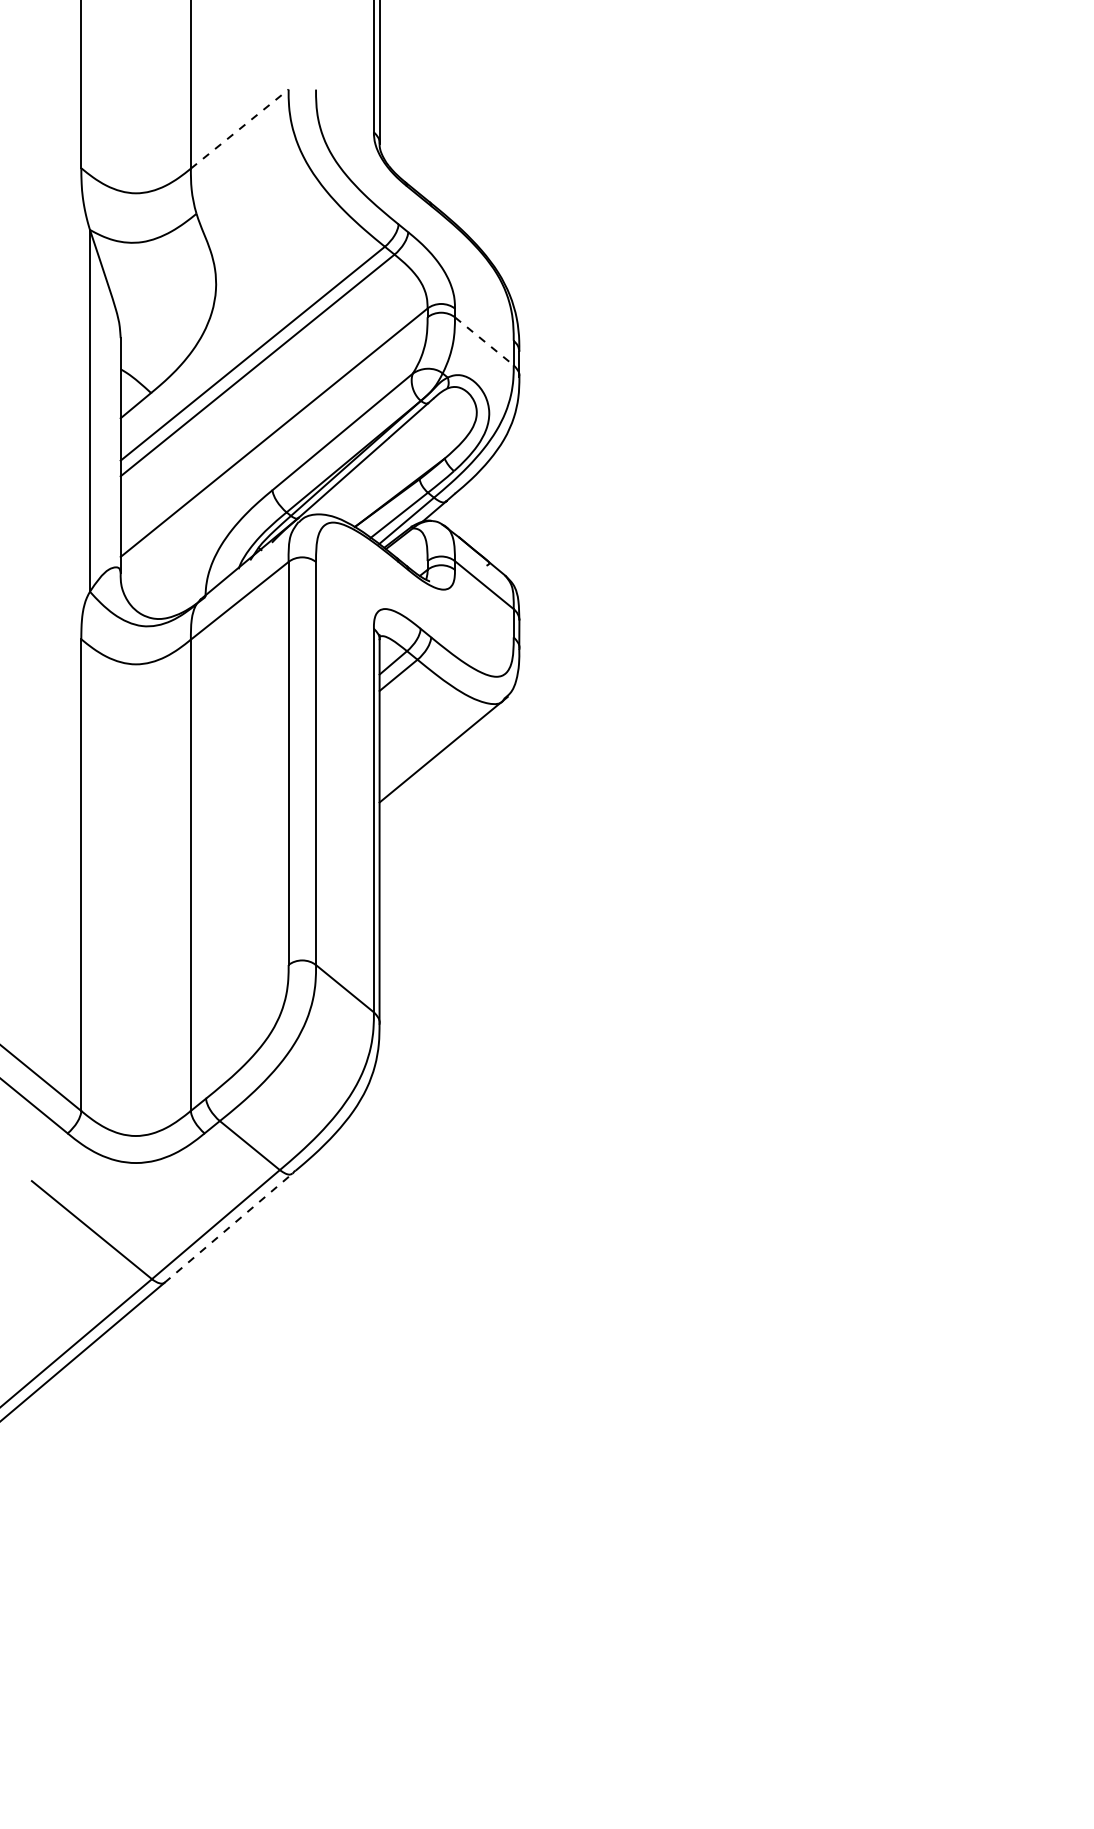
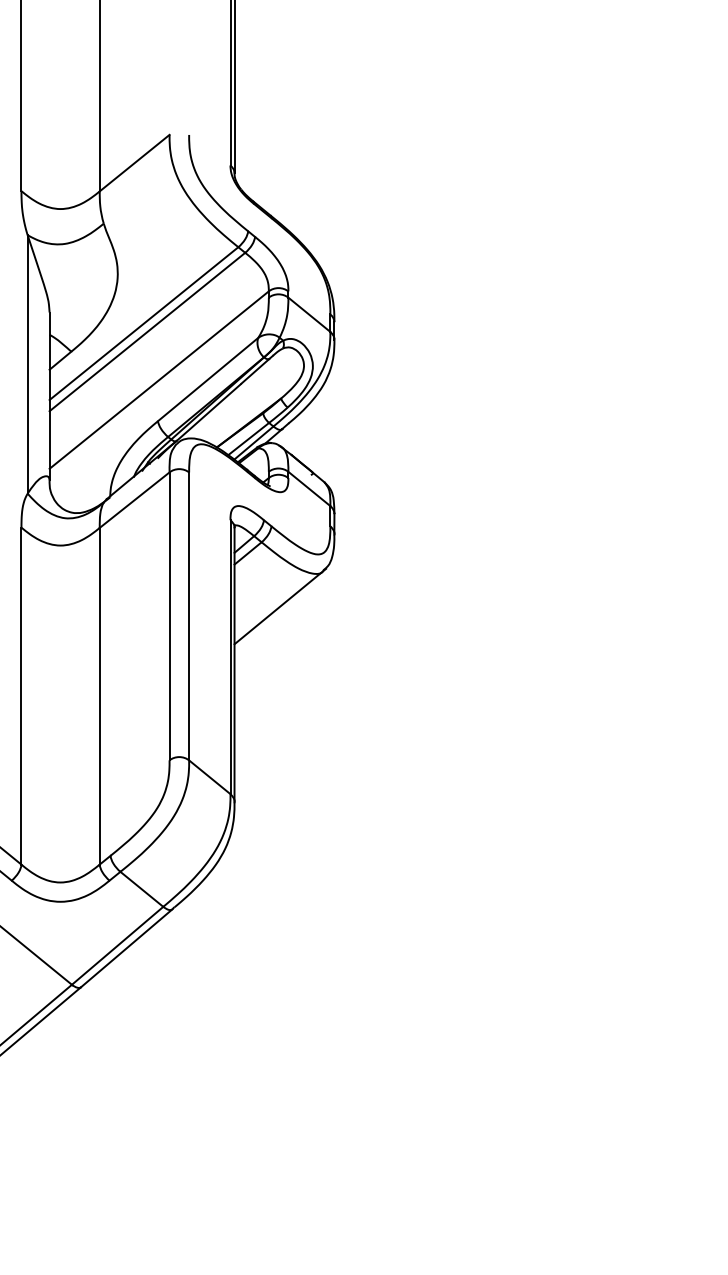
line: (239, 129) -> (134, 163), dashed -> solid
line: (484, 341) -> (309, 314), dashed -> solid
line: (228, 1227) -> (126, 947), dashed -> solid

